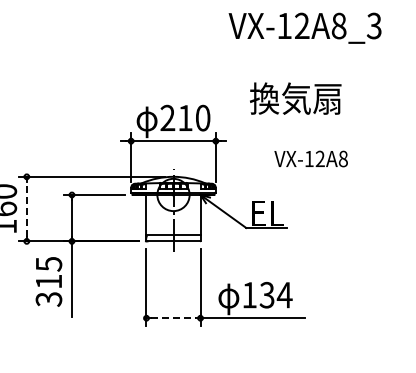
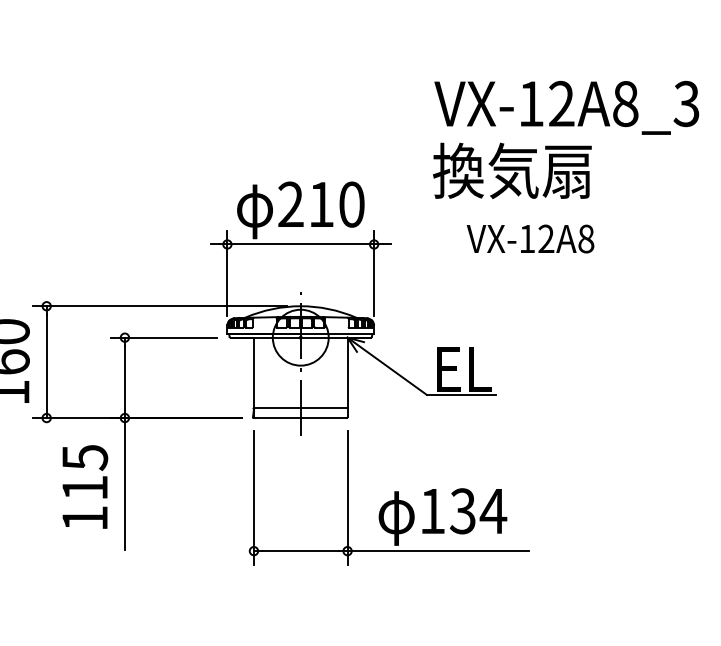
text: (304, 27) -> (565, 106), moved
text: (310, 158) -> (529, 238), moved
line: (26, 208) -> (46, 361), dashed -> solid
text: (48, 299) -> (84, 518), 315 -> 115
line: (174, 318) -> (302, 551), dashed -> solid

